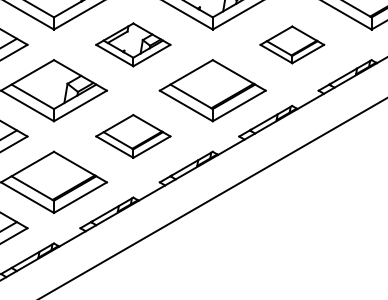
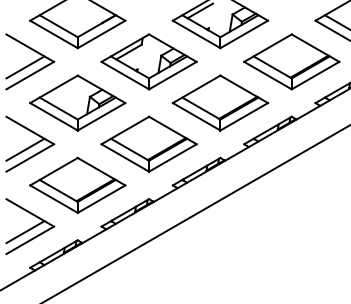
part: (132, 44) -> (148, 61), size x1.43
part: (291, 44) -> (291, 61), size x1.67
part: (132, 135) -> (148, 143), size x1.43

